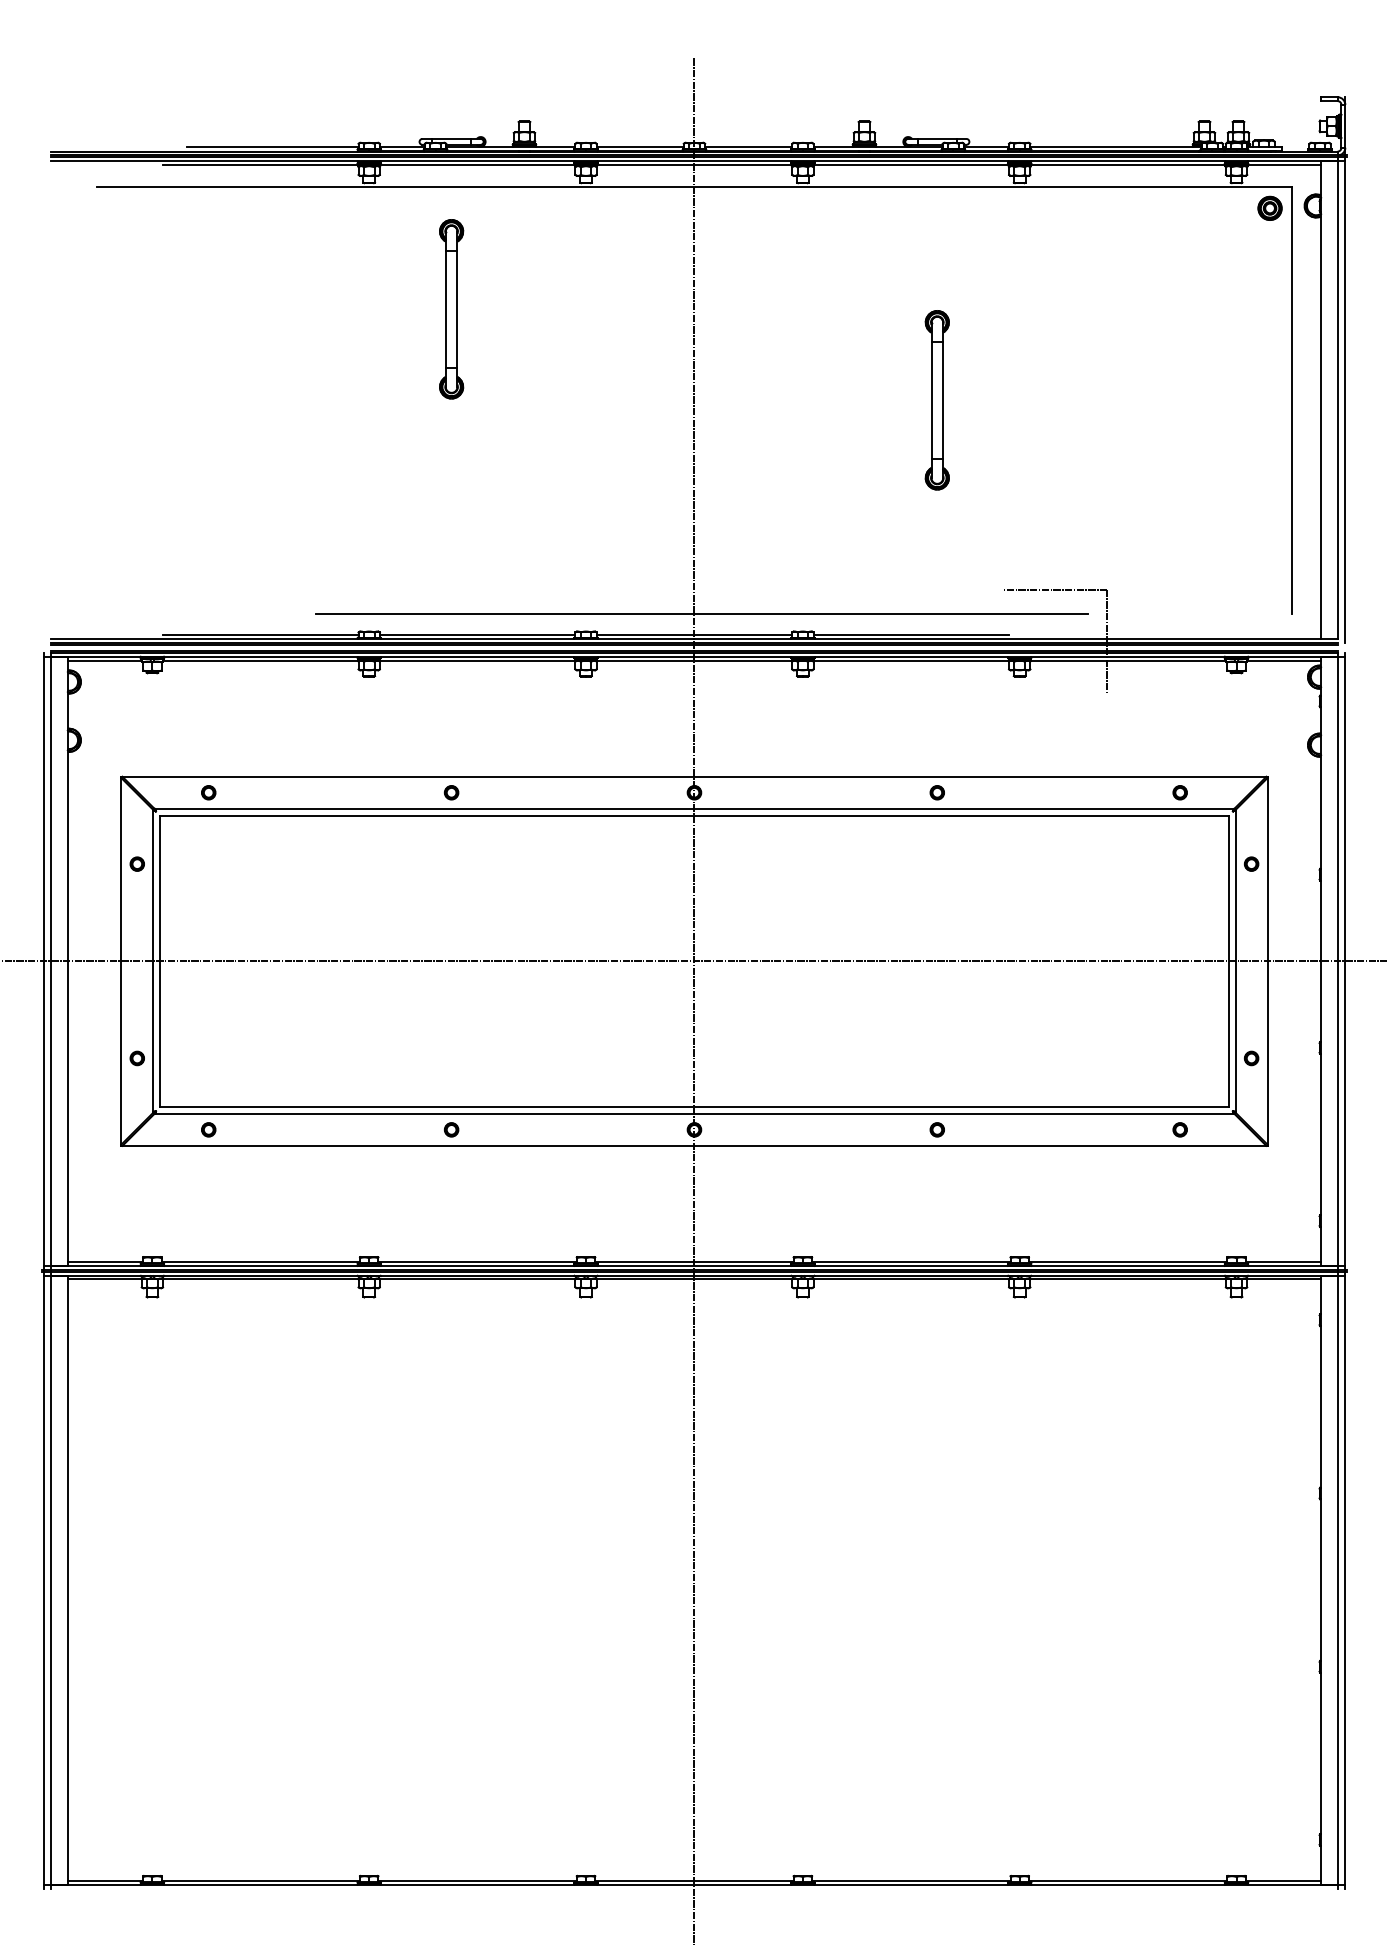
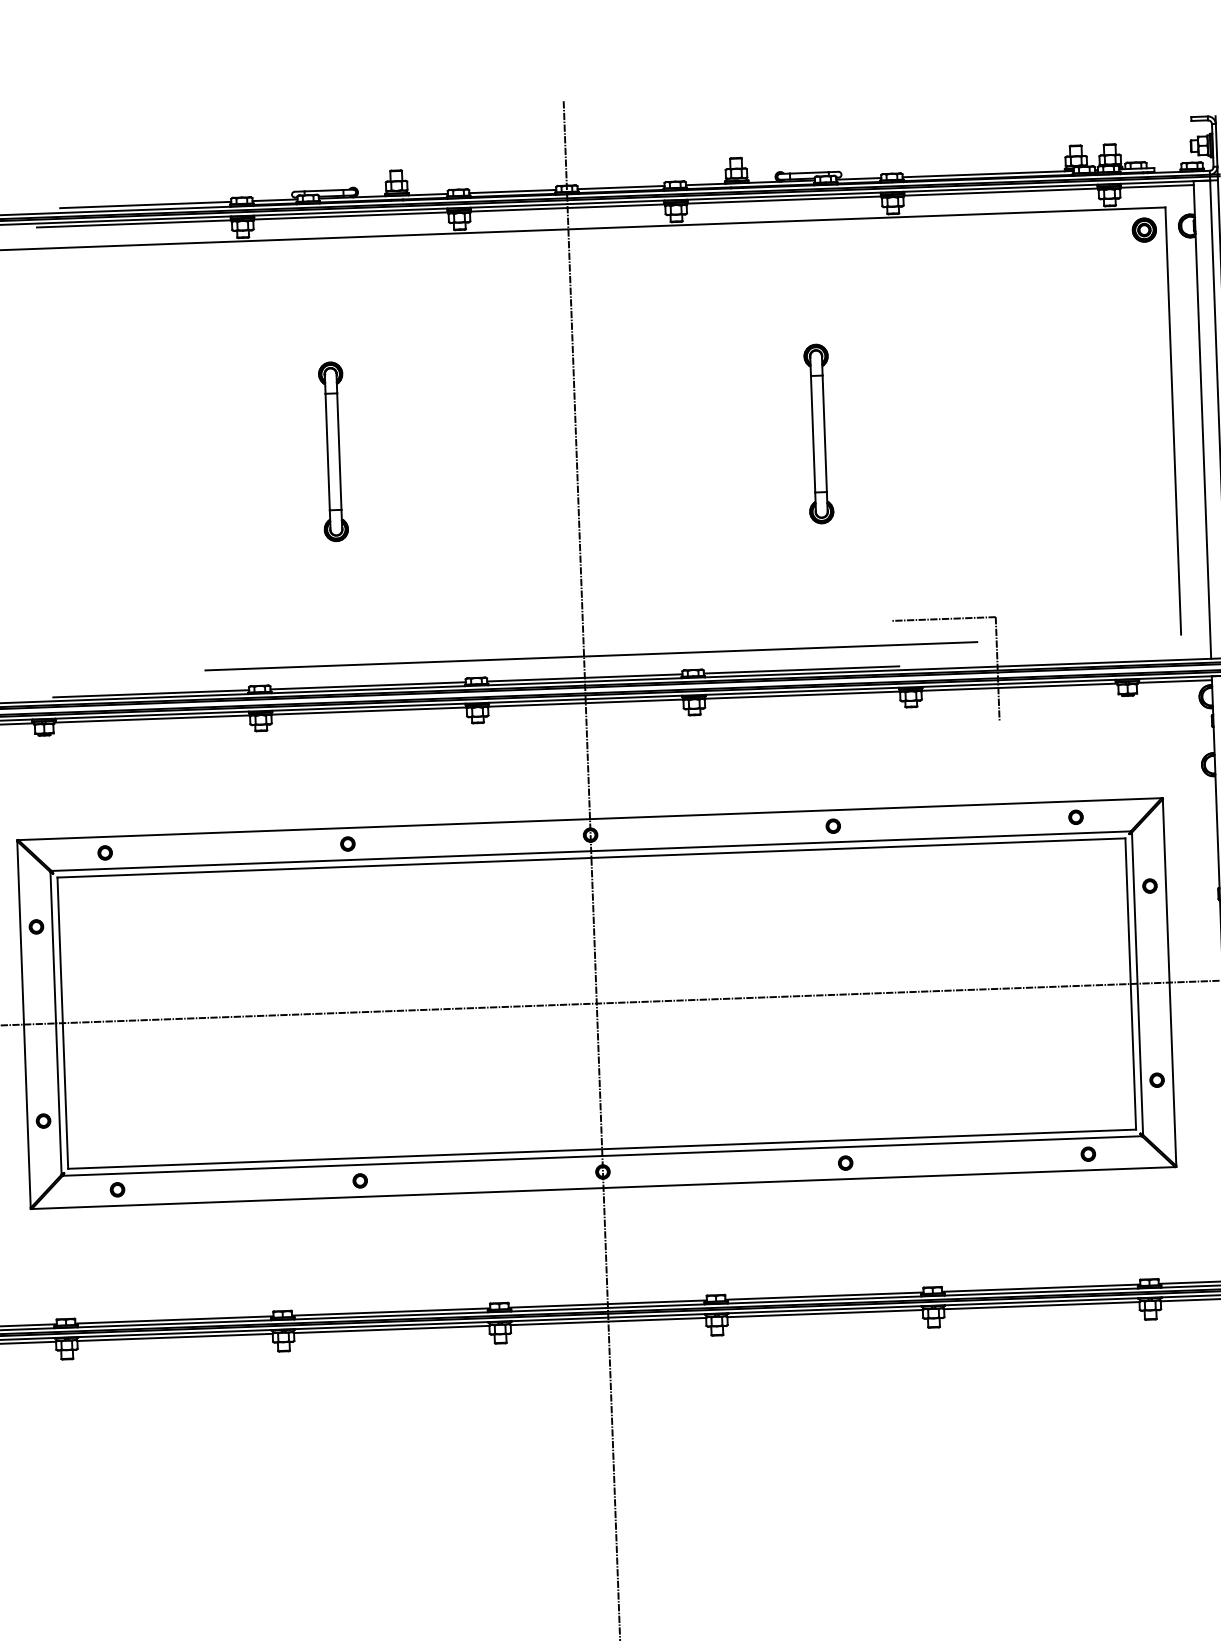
part: (451, 309) -> (333, 452), moved

